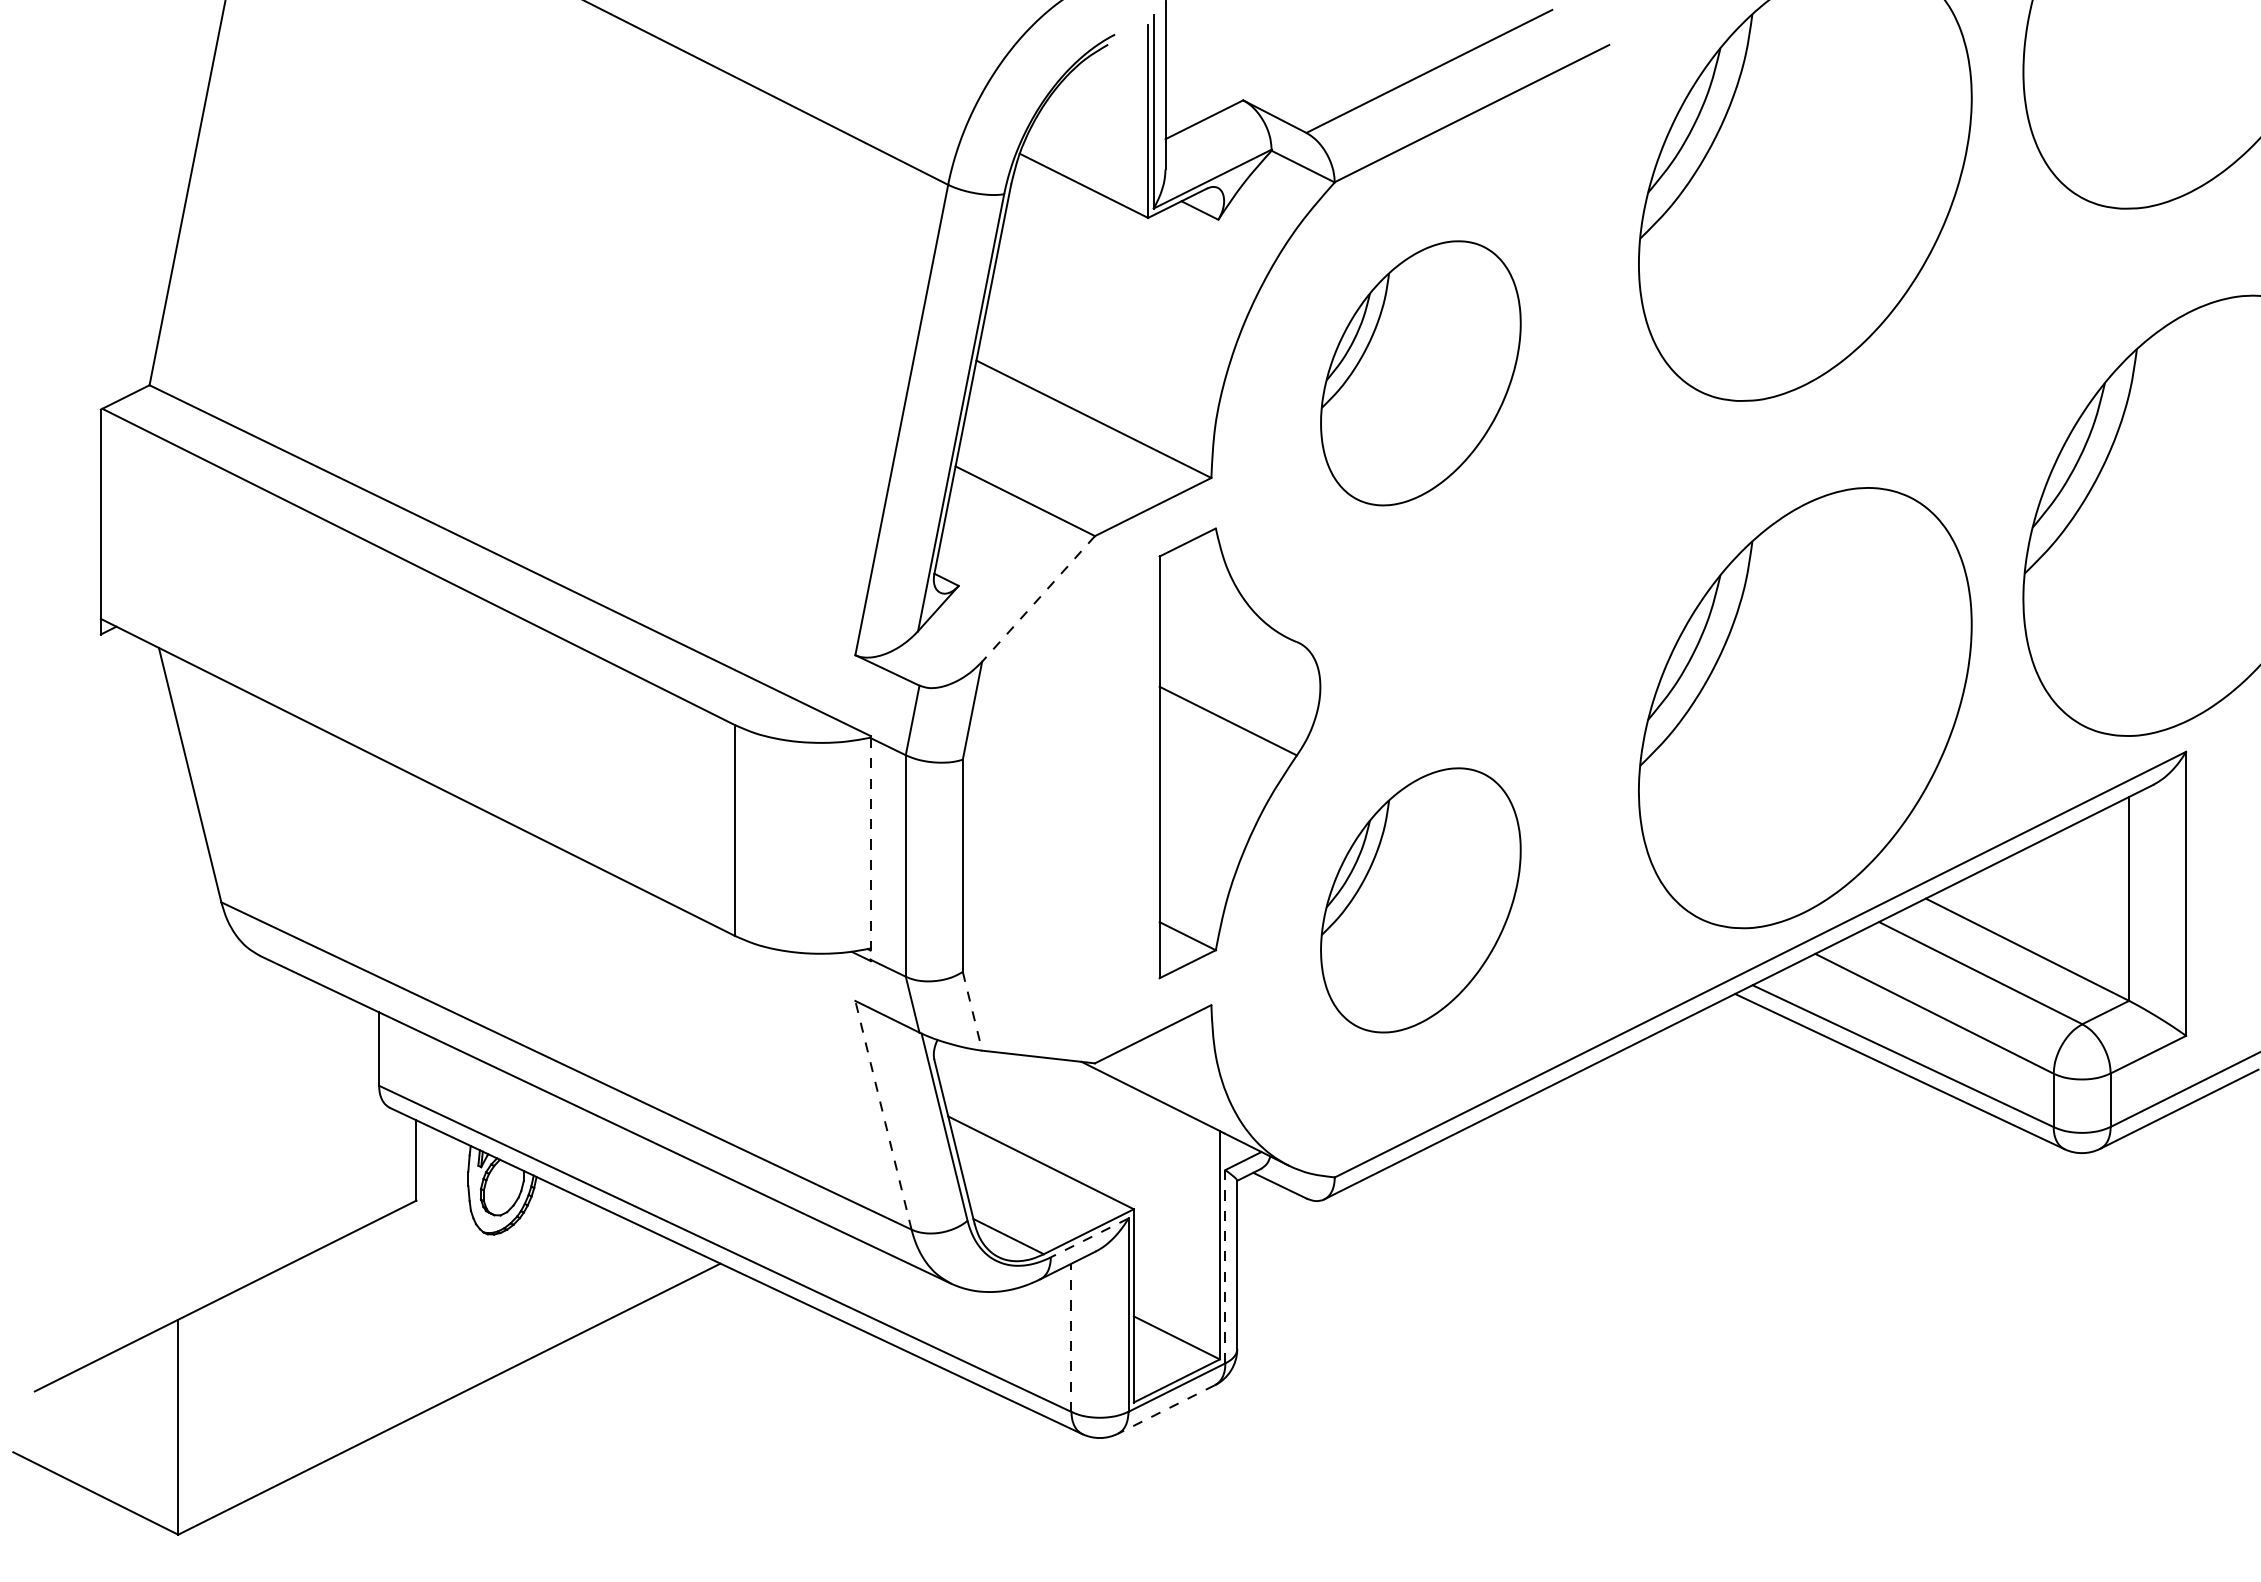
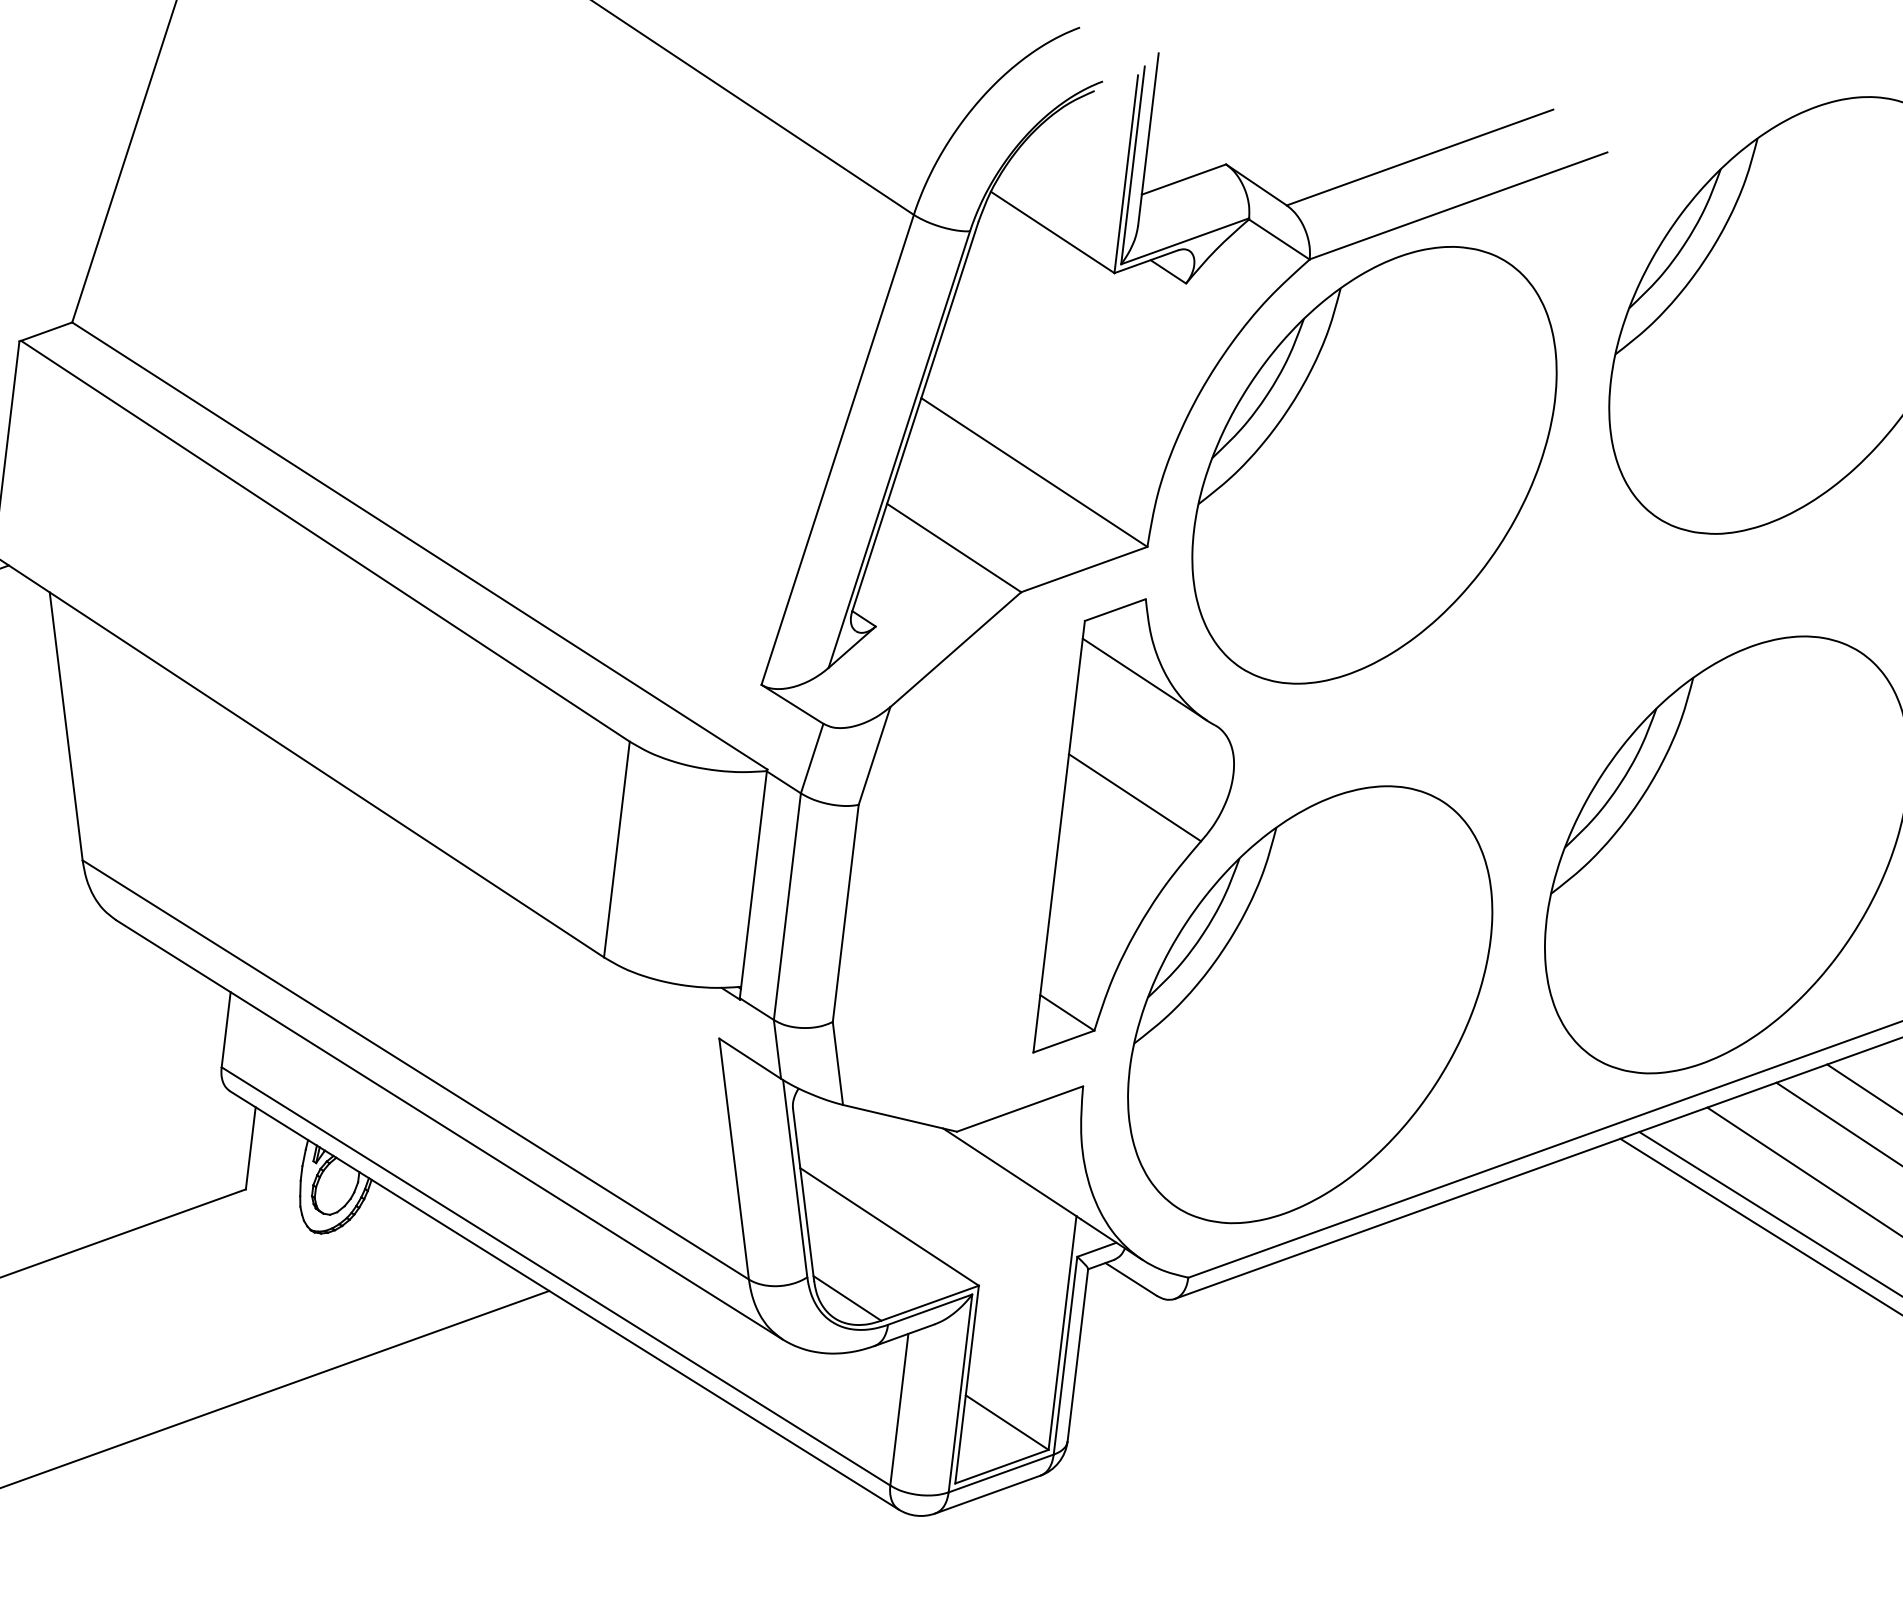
part: (1420, 373) -> (1374, 465), size x1.67
line: (1038, 599) -> (955, 650), dashed -> solid
line: (1223, 605) -> (1144, 678), added
line: (870, 848) -> (753, 884), dashed -> solid
part: (1420, 900) -> (1309, 1004), size x1.67
line: (972, 1011) -> (837, 1063), dashed -> solid
line: (883, 1115) -> (734, 1159), dashed -> solid
line: (1089, 1238) -> (929, 1310), dashed -> solid
line: (1225, 1266) -> (1065, 1355), dashed -> solid
line: (1071, 1337) -> (899, 1409), dashed -> solid
line: (1165, 1409) -> (986, 1494), dashed -> solid

